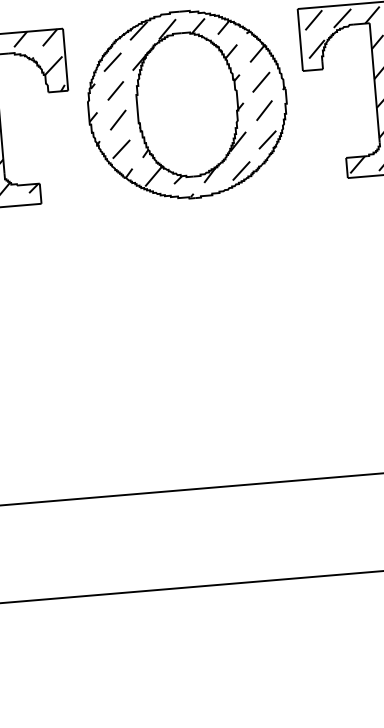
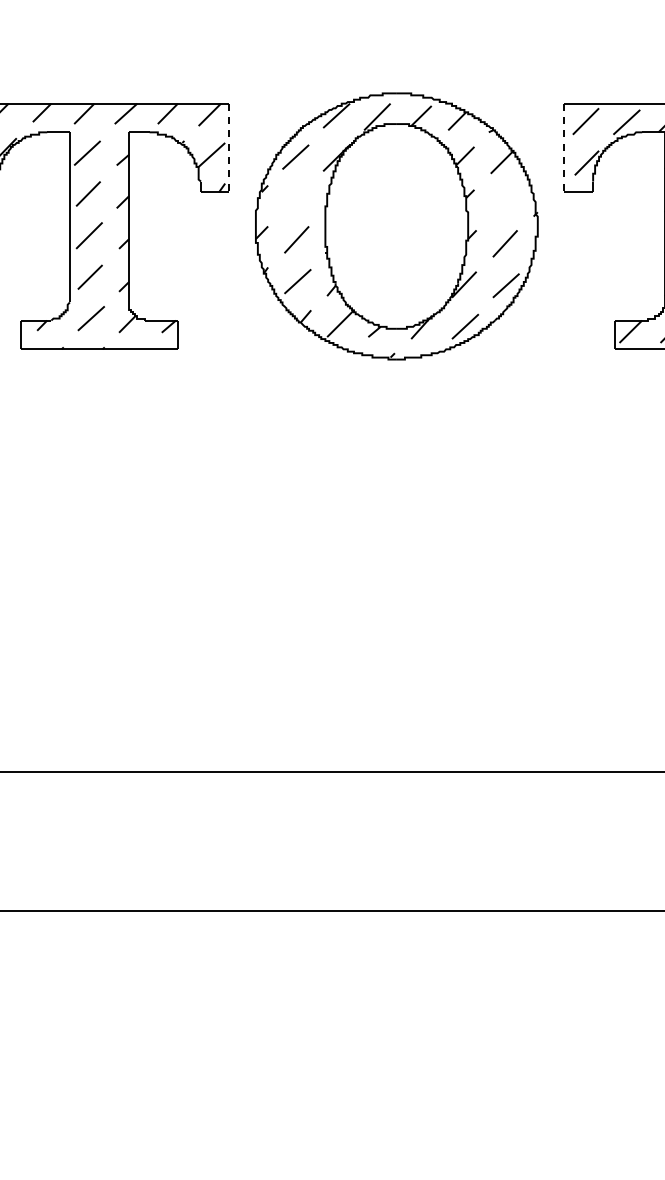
line: (300, 40) -> (564, 148), solid -> dashed
line: (65, 60) -> (229, 148), solid -> dashed
line: (260, 81) -> (503, 202), removed
line: (115, 90) -> (296, 197), removed

